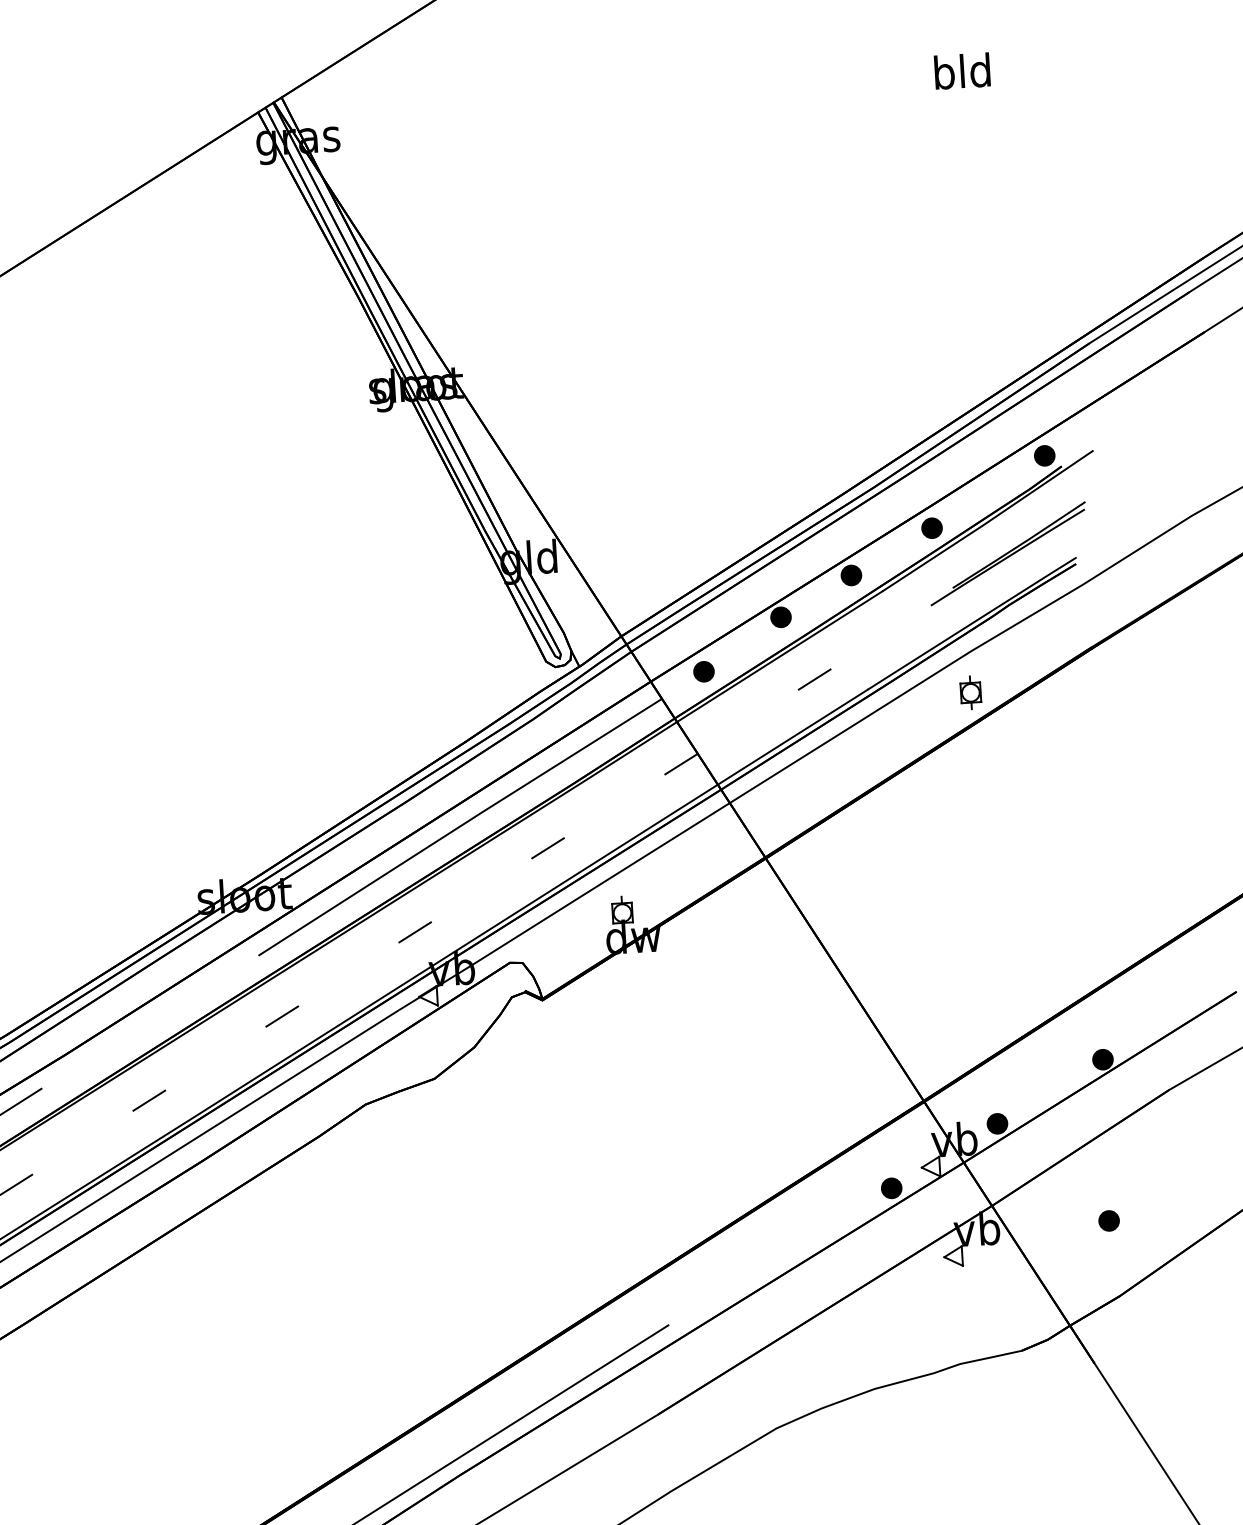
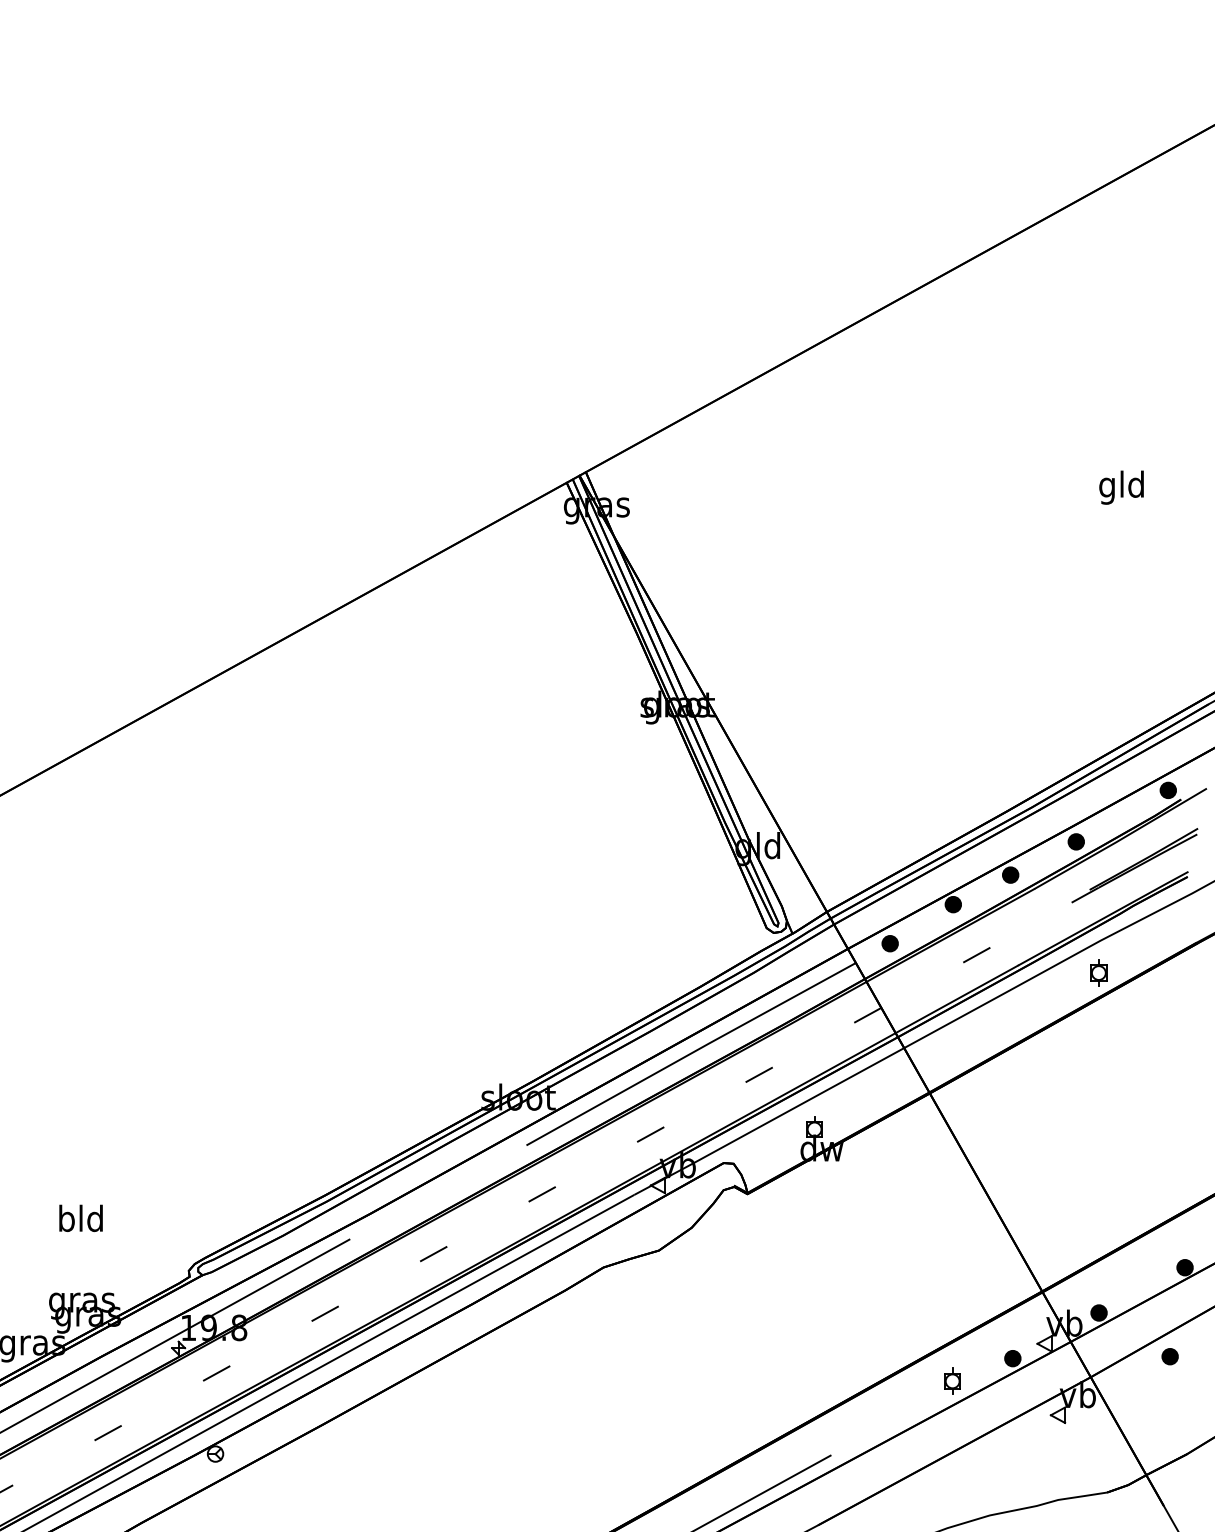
text: (944, 76) -> (1107, 487), bld -> gld
part: (816, 1220) -> (952, 1380), added
part: (1108, 1220) -> (1169, 1356), moved

